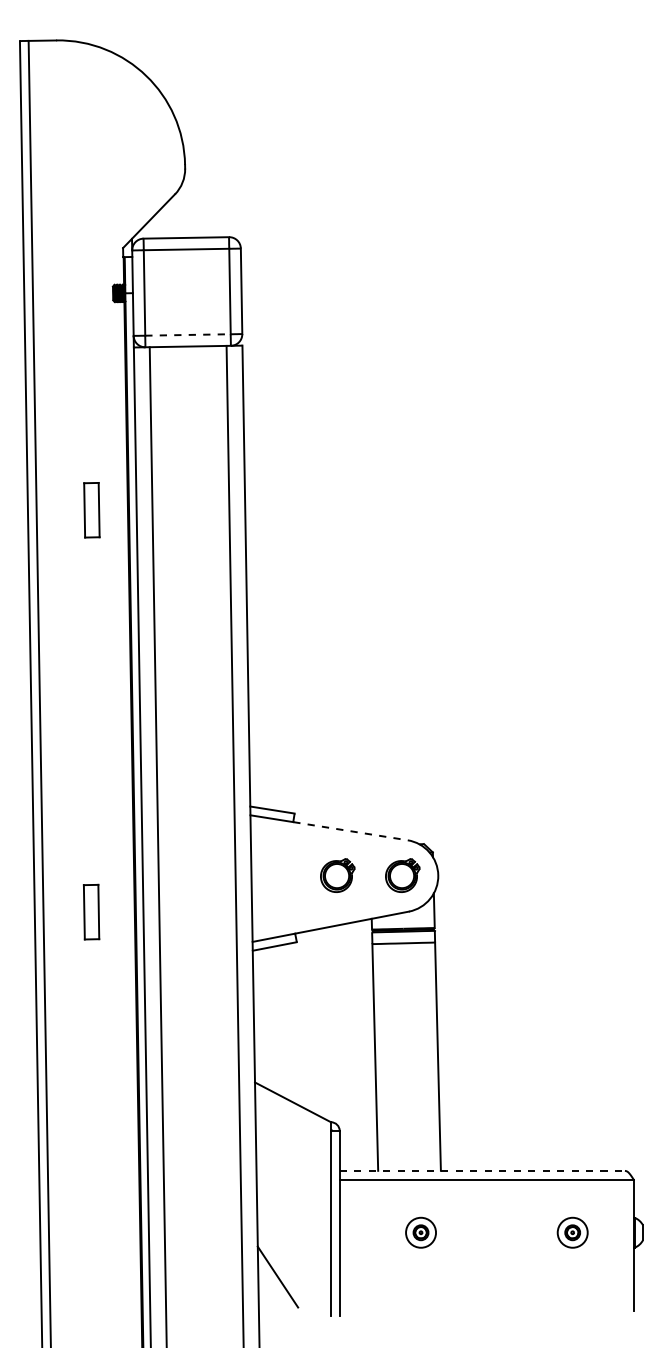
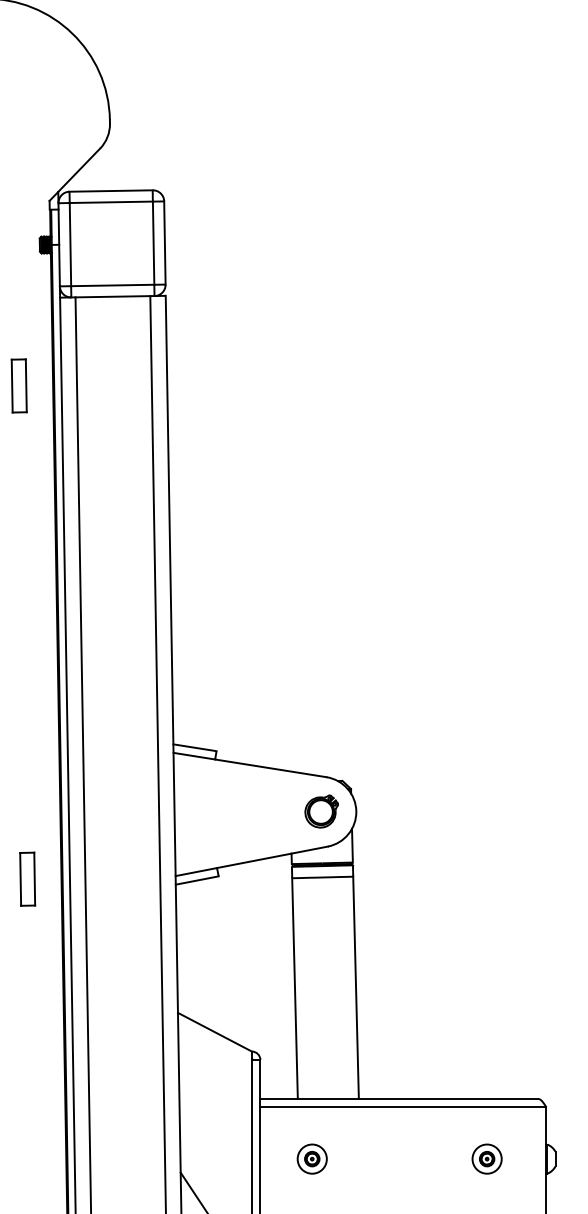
line: (187, 334) -> (112, 285), dashed -> solid
part: (91, 510) -> (18, 386), moved
line: (350, 831) -> (270, 768), dashed -> solid
part: (337, 875) -> (258, 811), removed
part: (91, 911) -> (27, 878), moved
line: (482, 1170) -> (399, 1098), dashed -> solid
part: (420, 1232) -> (311, 1158), moved

